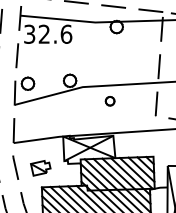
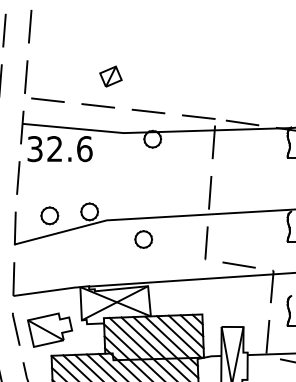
part: (27, 83) -> (49, 215), moved
part: (109, 101) -> (143, 239), size x1.43
part: (40, 167) -> (49, 329), size x1.67

